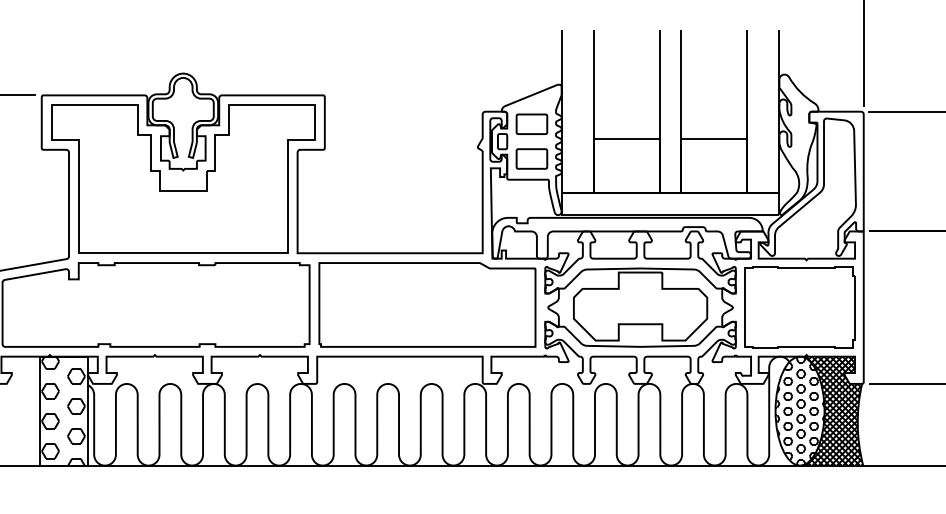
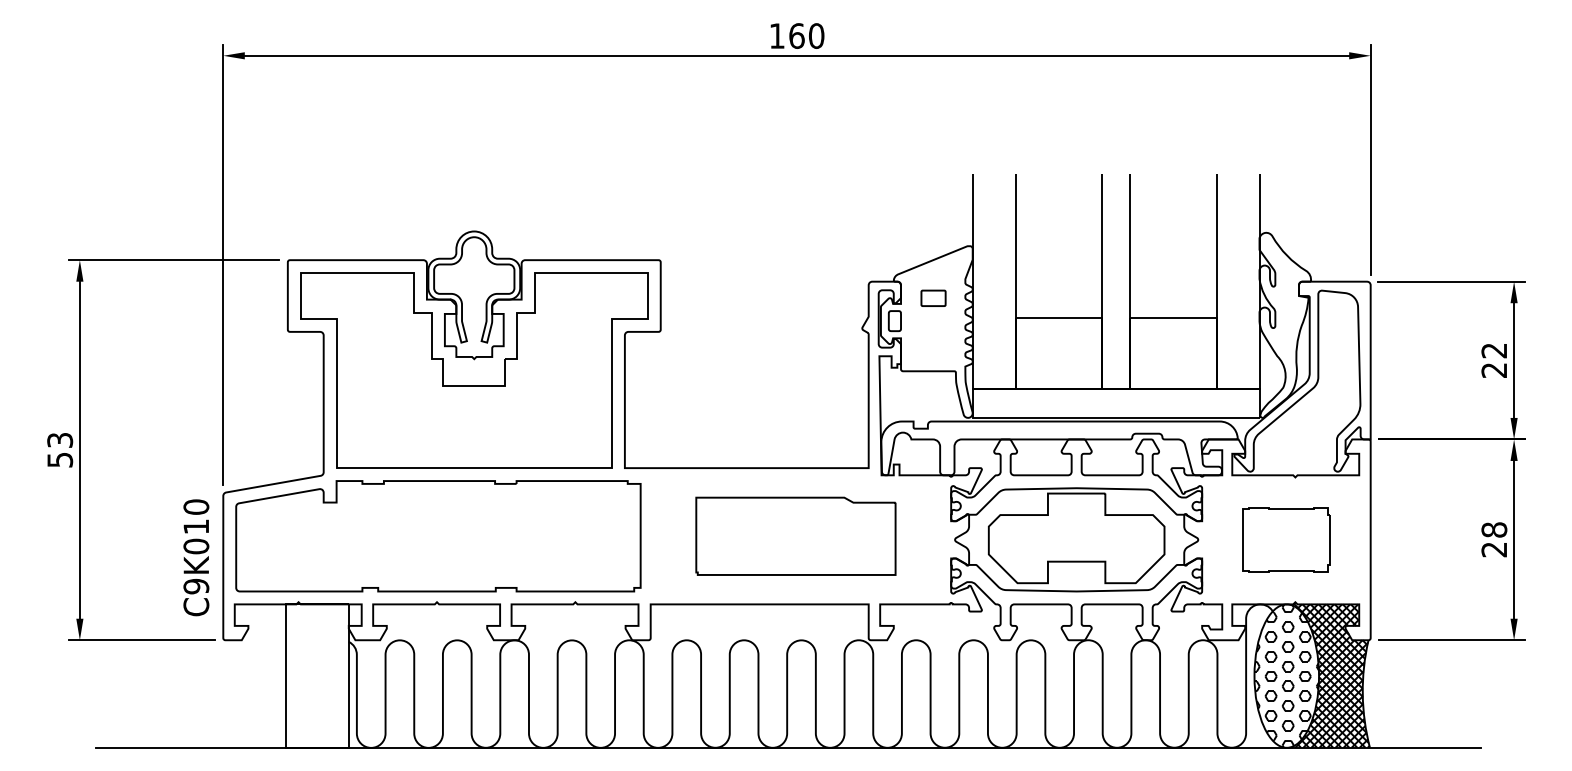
part: (531, 124) -> (933, 298), size x0.6
part: (531, 158) -> (933, 343), removed
part: (427, 305) -> (795, 536), size x0.7
part: (799, 307) -> (1286, 539), size x0.6
hatch: (62, 410) -> (315, 675), removed

